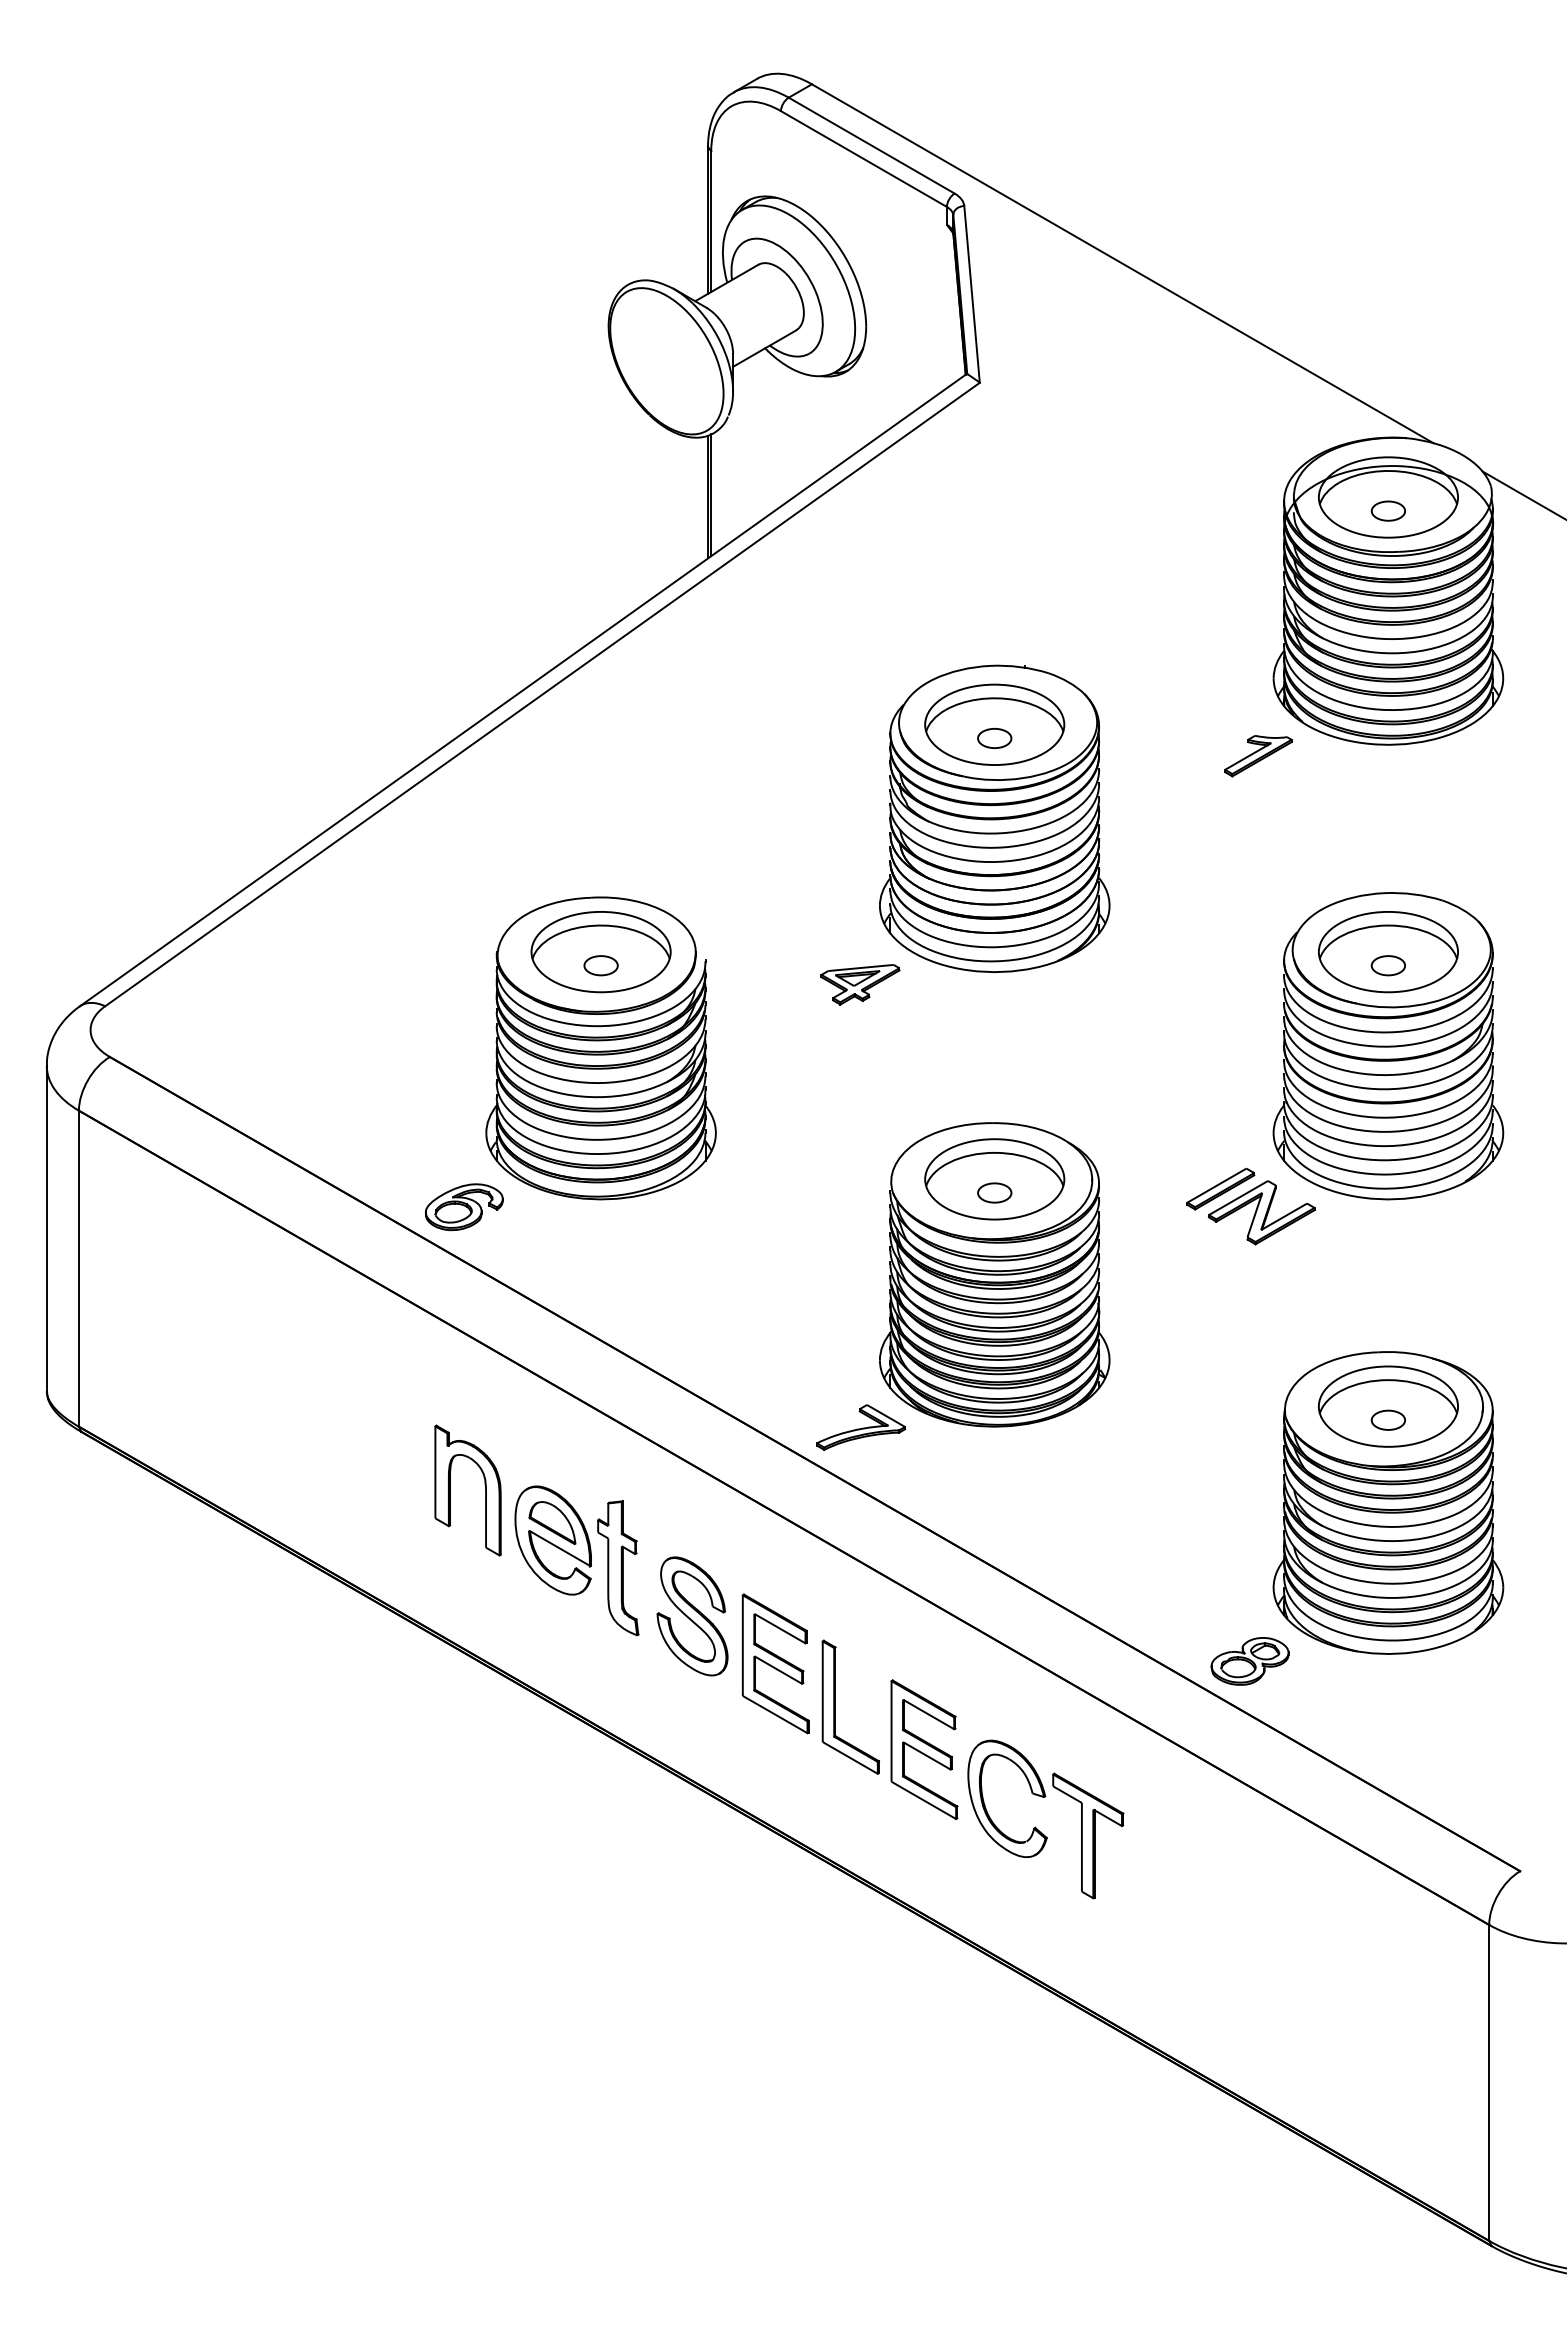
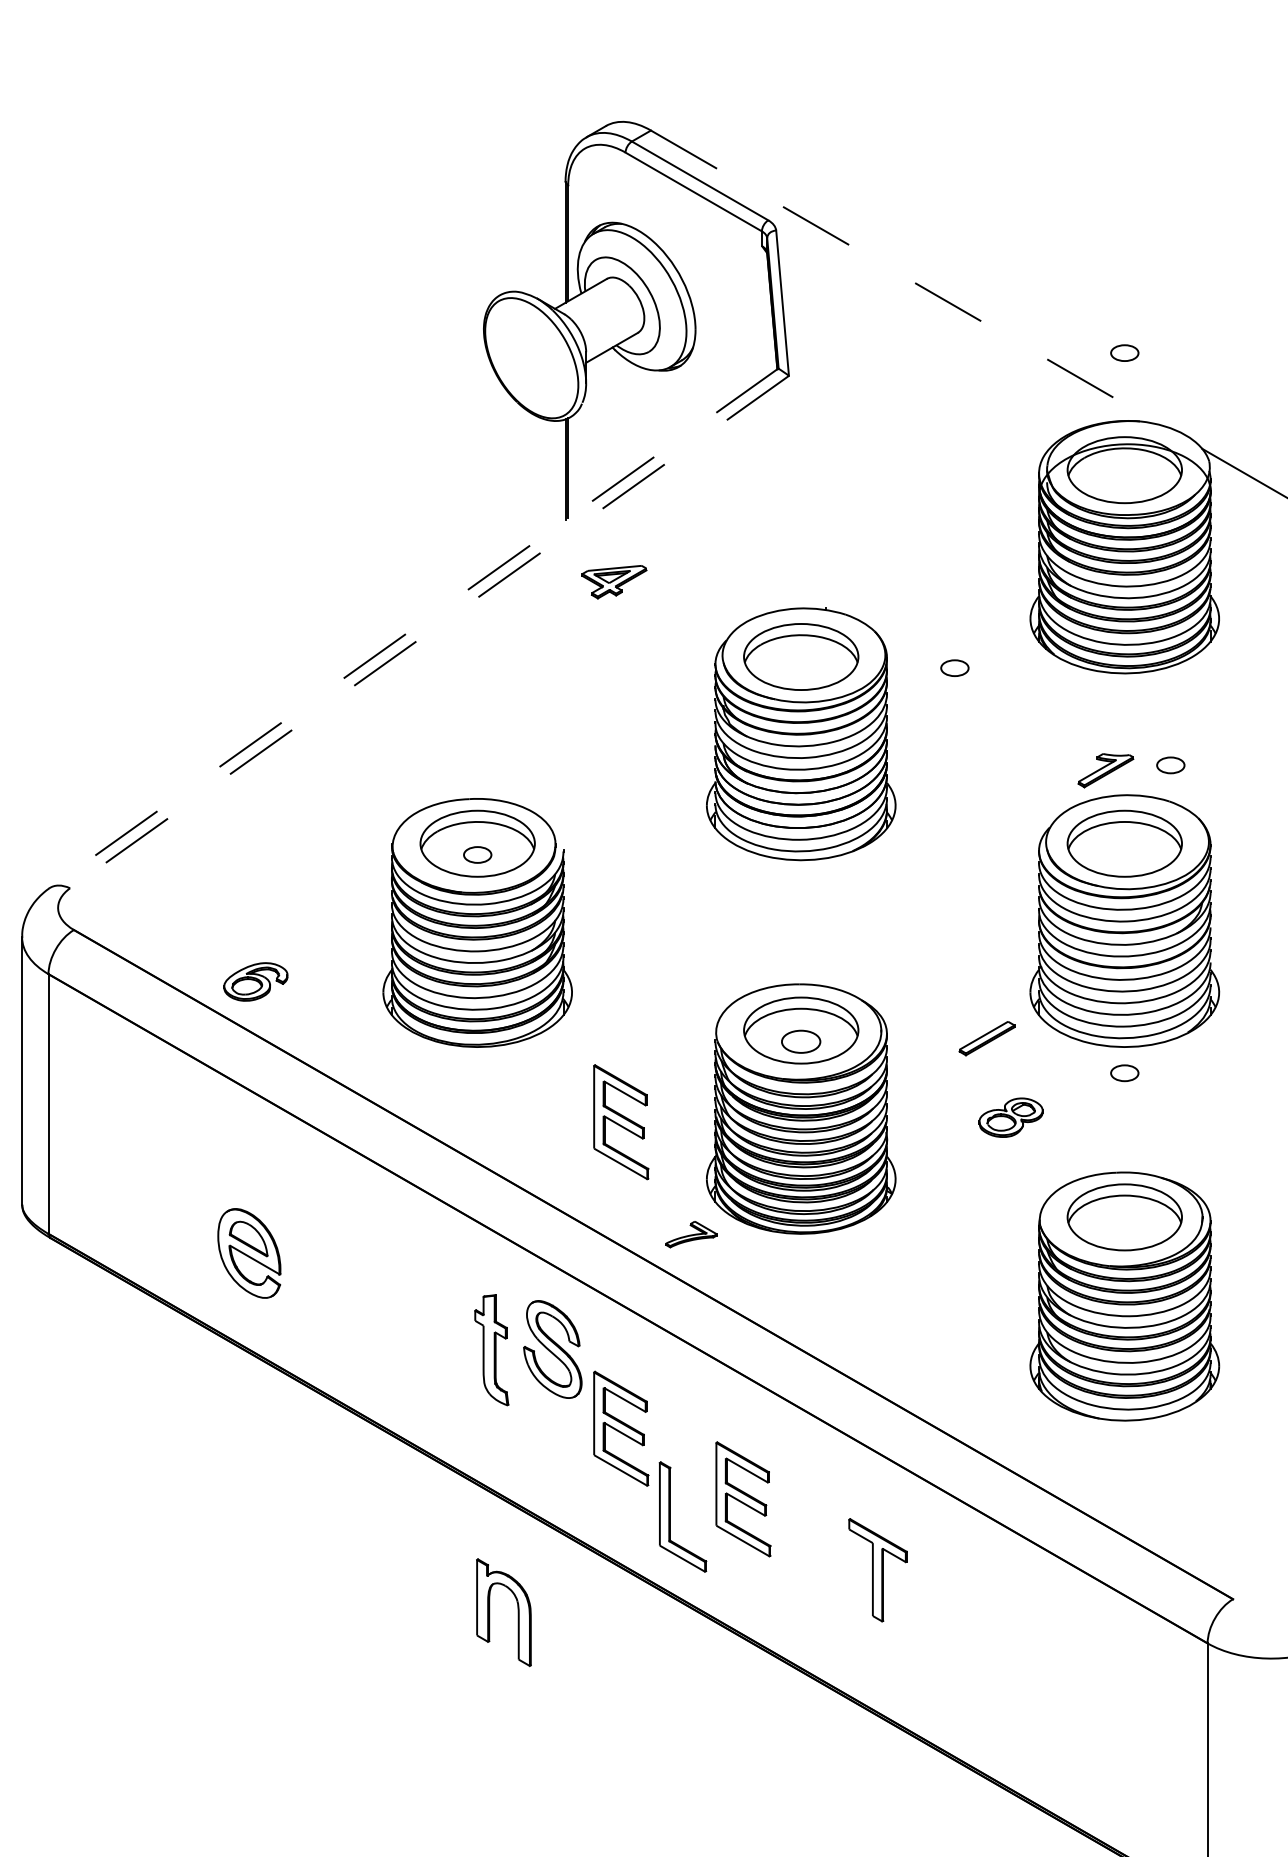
line: (1122, 263) -> (906, 277), solid -> dashed
part: (1387, 510) -> (1124, 352), moved
line: (523, 690) -> (413, 628), solid -> dashed
line: (542, 694) -> (429, 632), solid -> dashed
part: (994, 738) -> (954, 668), moved
part: (1258, 756) -> (1105, 770), moved
part: (1387, 965) -> (1170, 765), moved
part: (860, 984) -> (614, 581), moved
part: (994, 1192) -> (801, 1041), size x1.4
part: (463, 1207) -> (255, 982), moved
part: (1261, 1212) -> (1020, 1057), removed
part: (775, 1290) -> (621, 1121), added
part: (1387, 1419) -> (1124, 1072), moved
part: (861, 1427) -> (691, 1234), size x0.7
part: (450, 1490) -> (489, 1612), moved
part: (553, 1540) -> (249, 1253), moved
part: (692, 1616) -> (552, 1349), moved
part: (1249, 1661) -> (1010, 1117), moved
part: (835, 1706) -> (670, 1516), moved
part: (985, 1804) -> (793, 1544), removed

